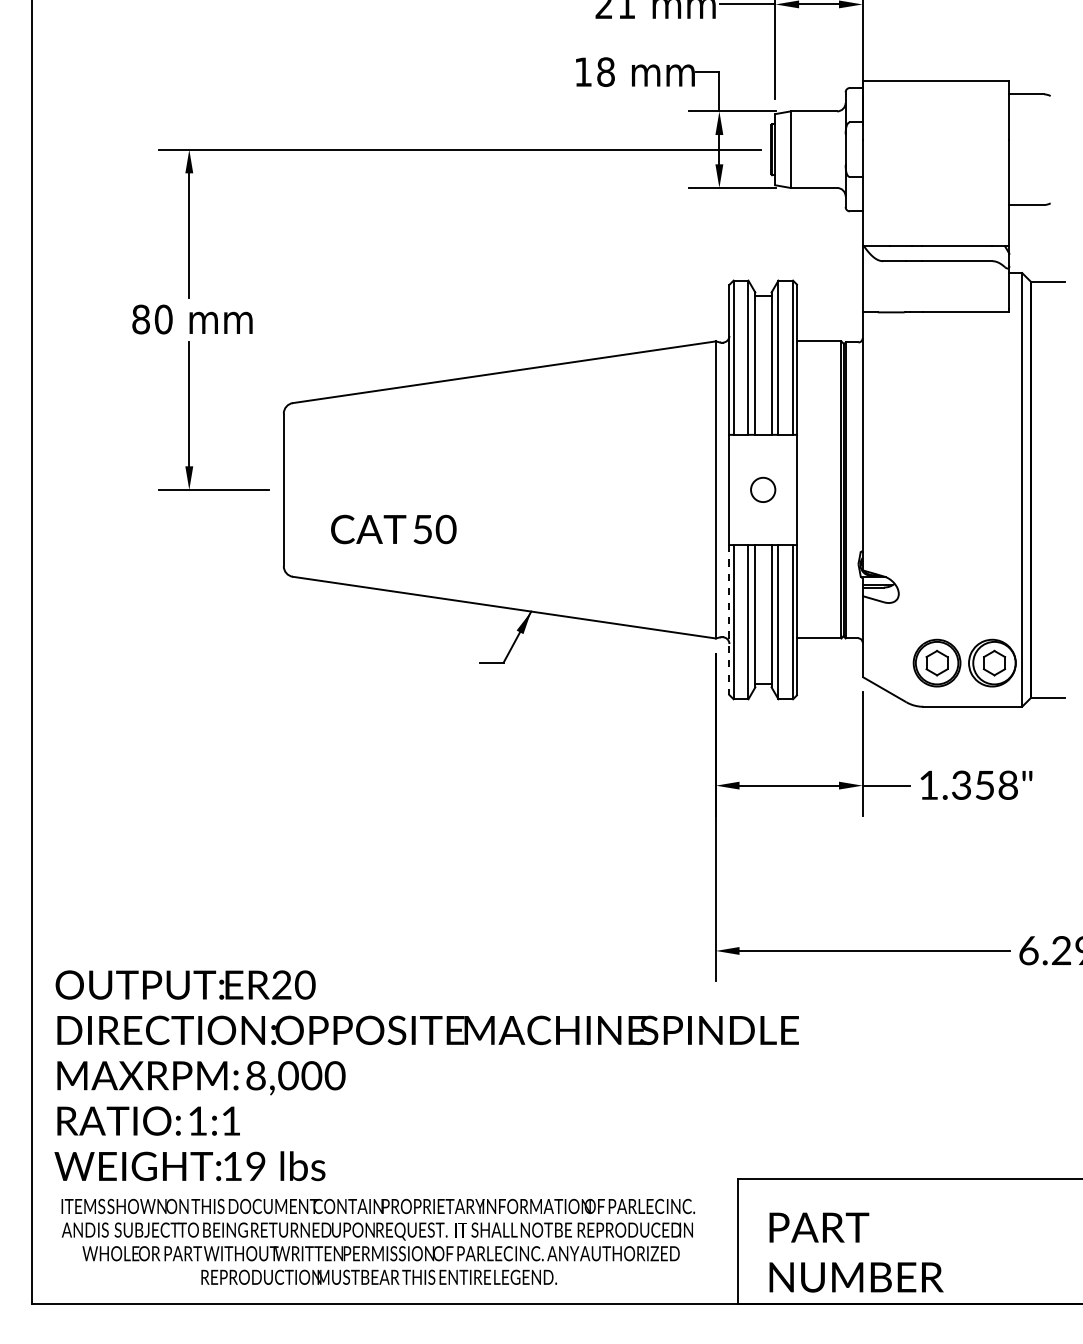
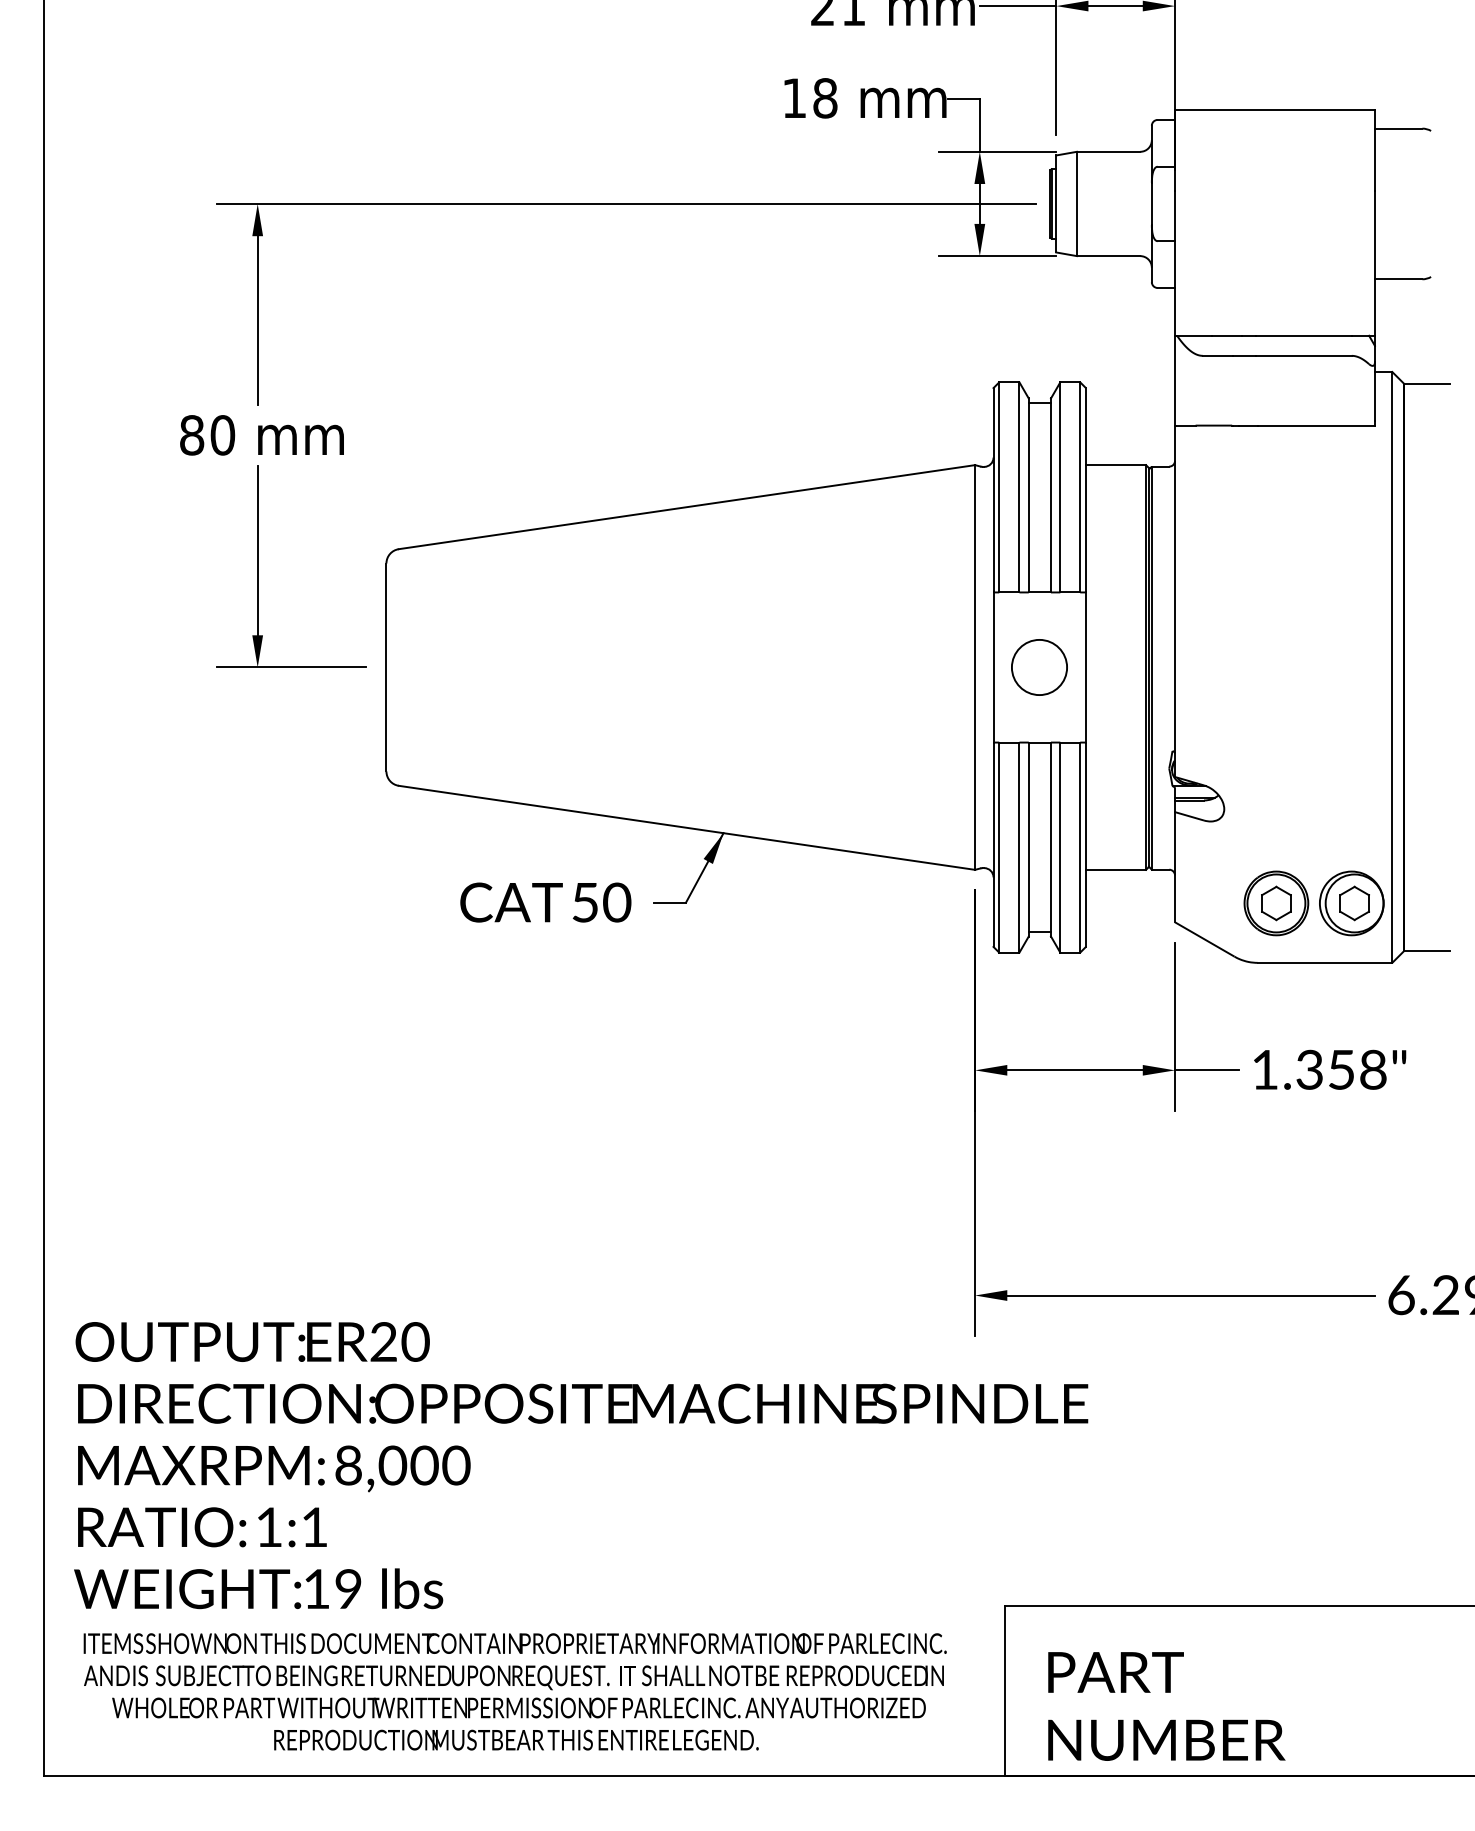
circle: (762, 489) -> (1038, 666), size x1.67
text: (393, 529) -> (545, 902), moved
line: (729, 620) -> (993, 845), dashed -> solid

